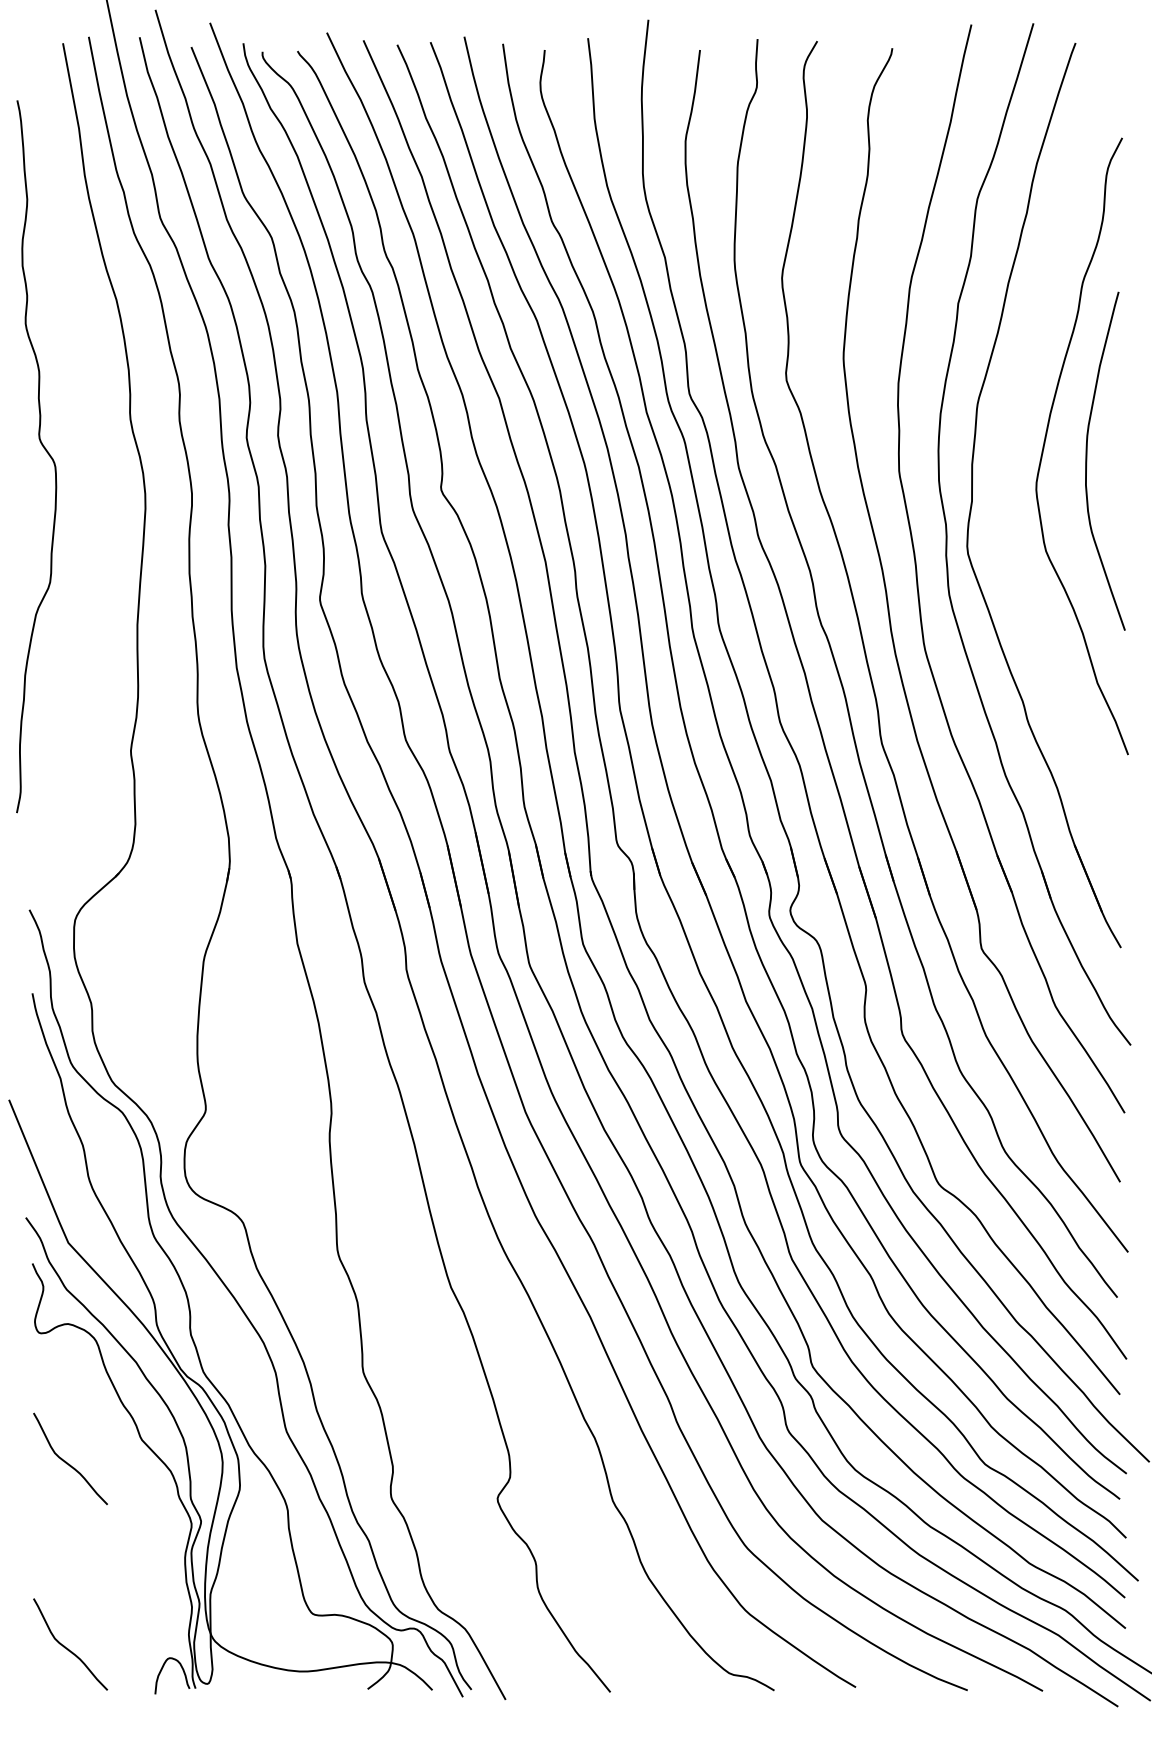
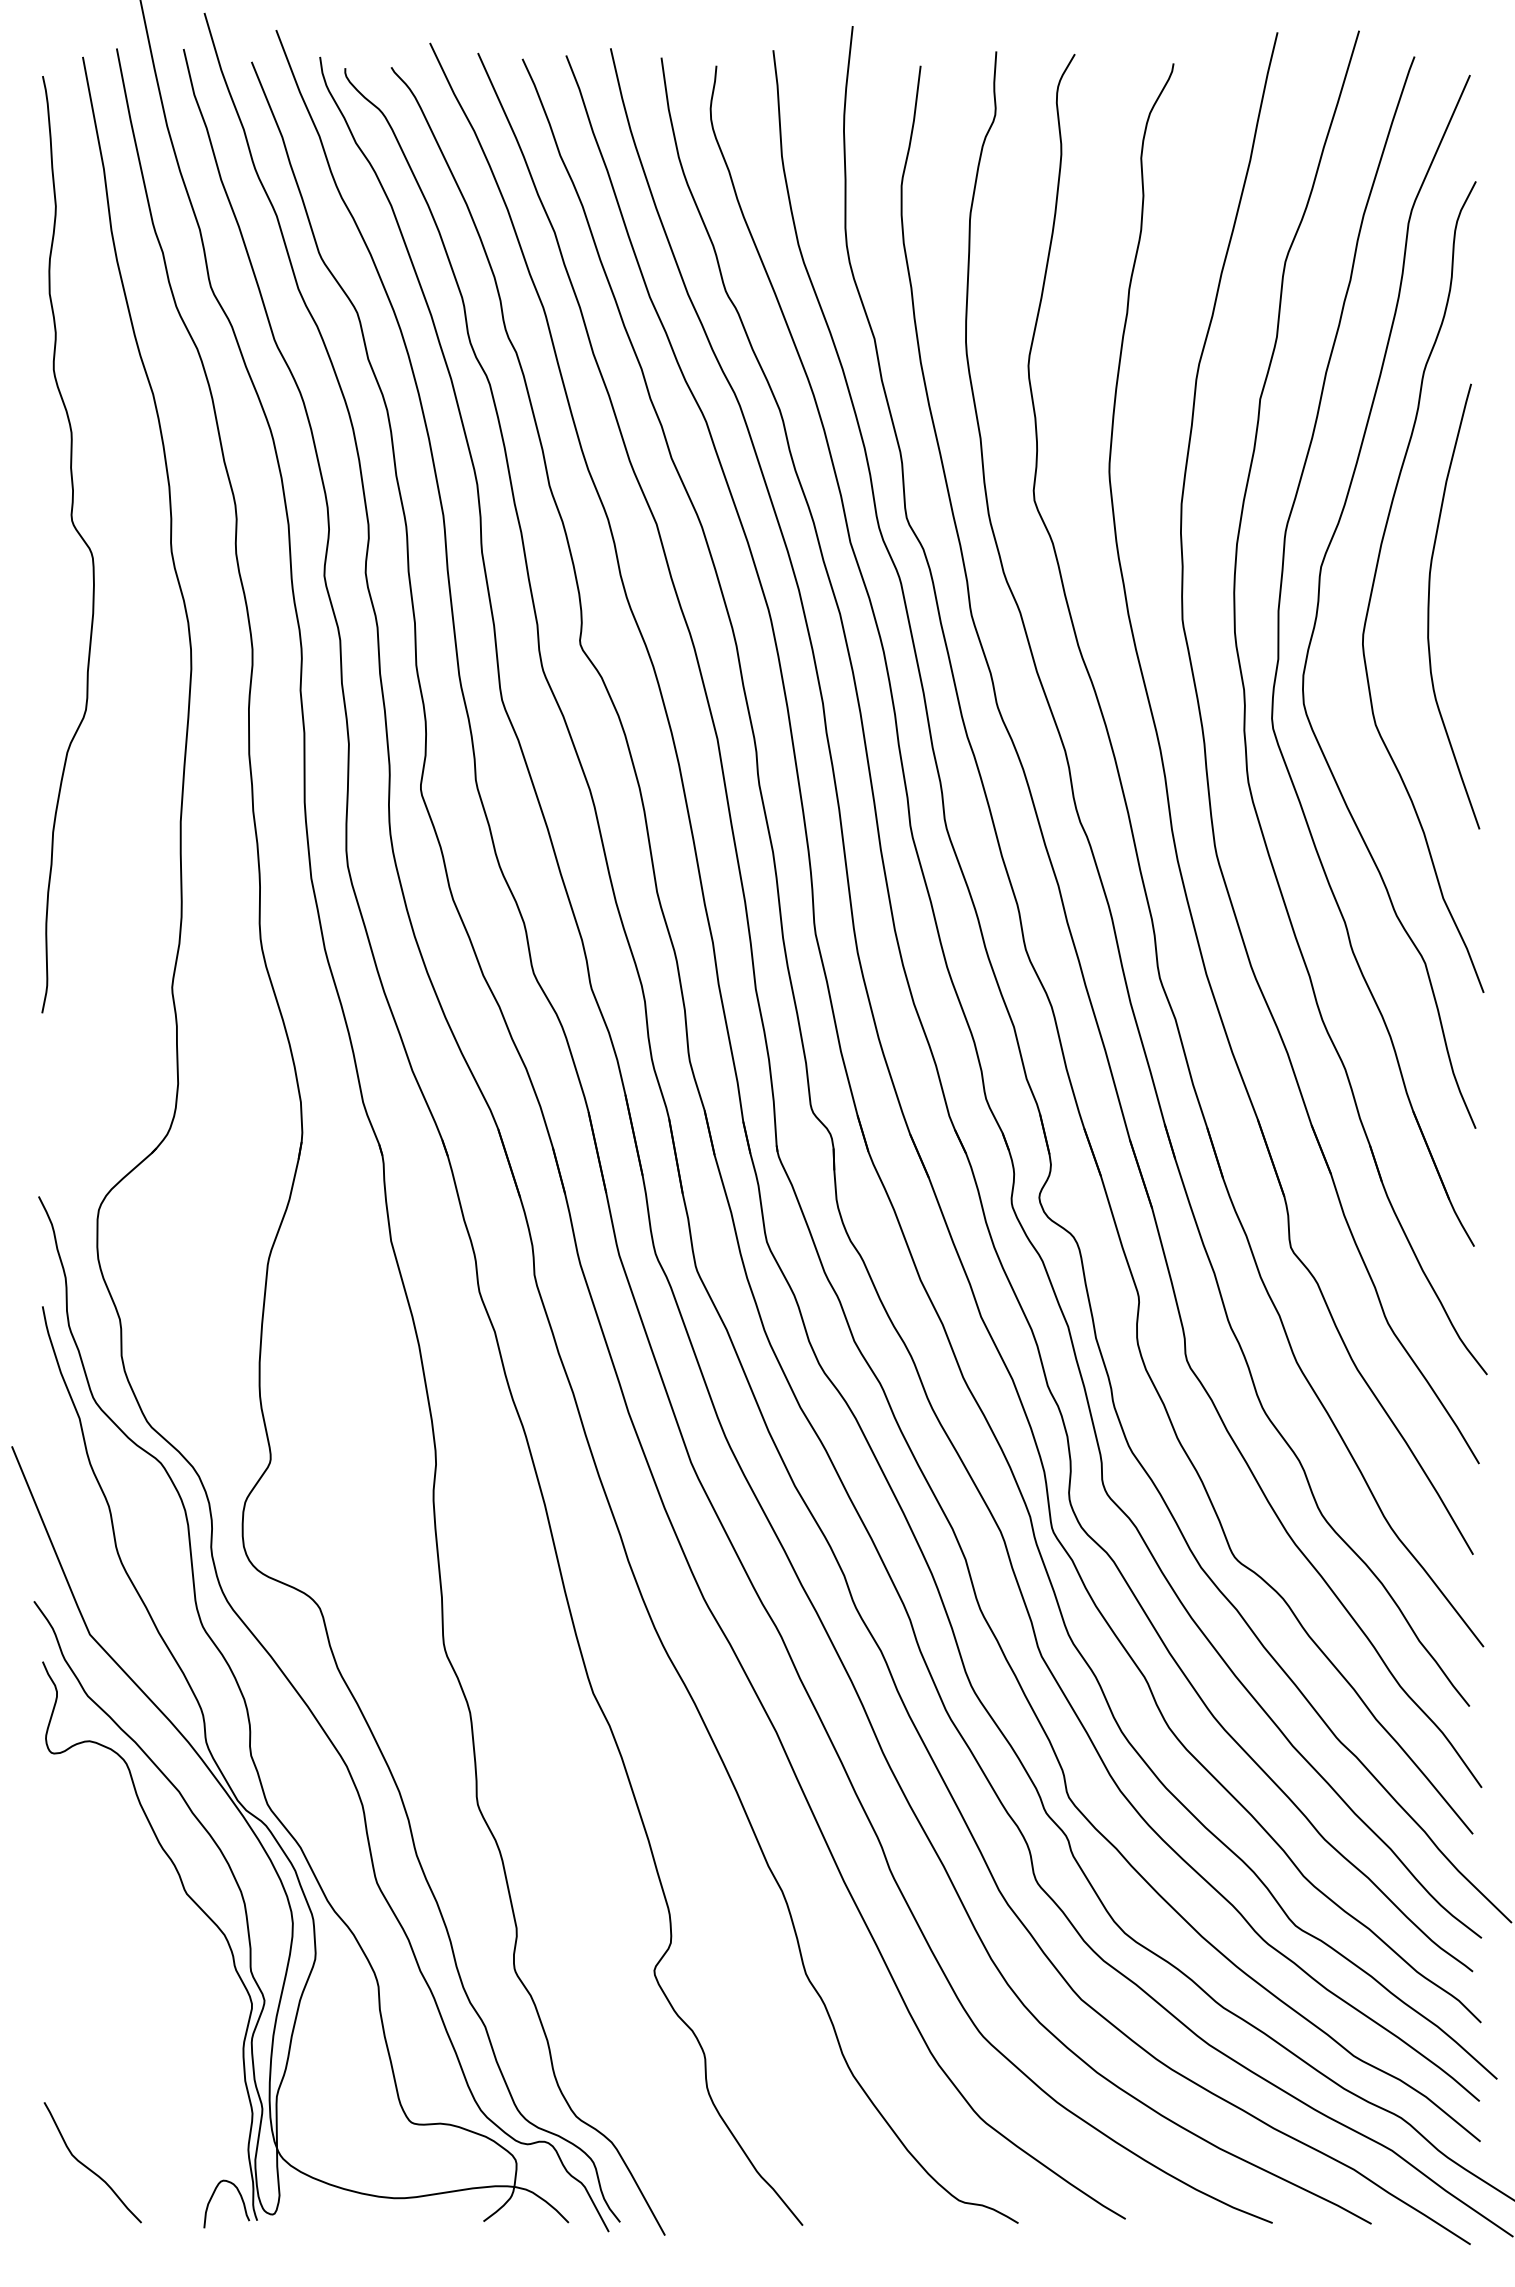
curve: (45, 450) -> (79, 536), moved
curve: (1003, 457) -> (1319, 601), added
curve: (66, 1461) -> (87, 1922), removed

